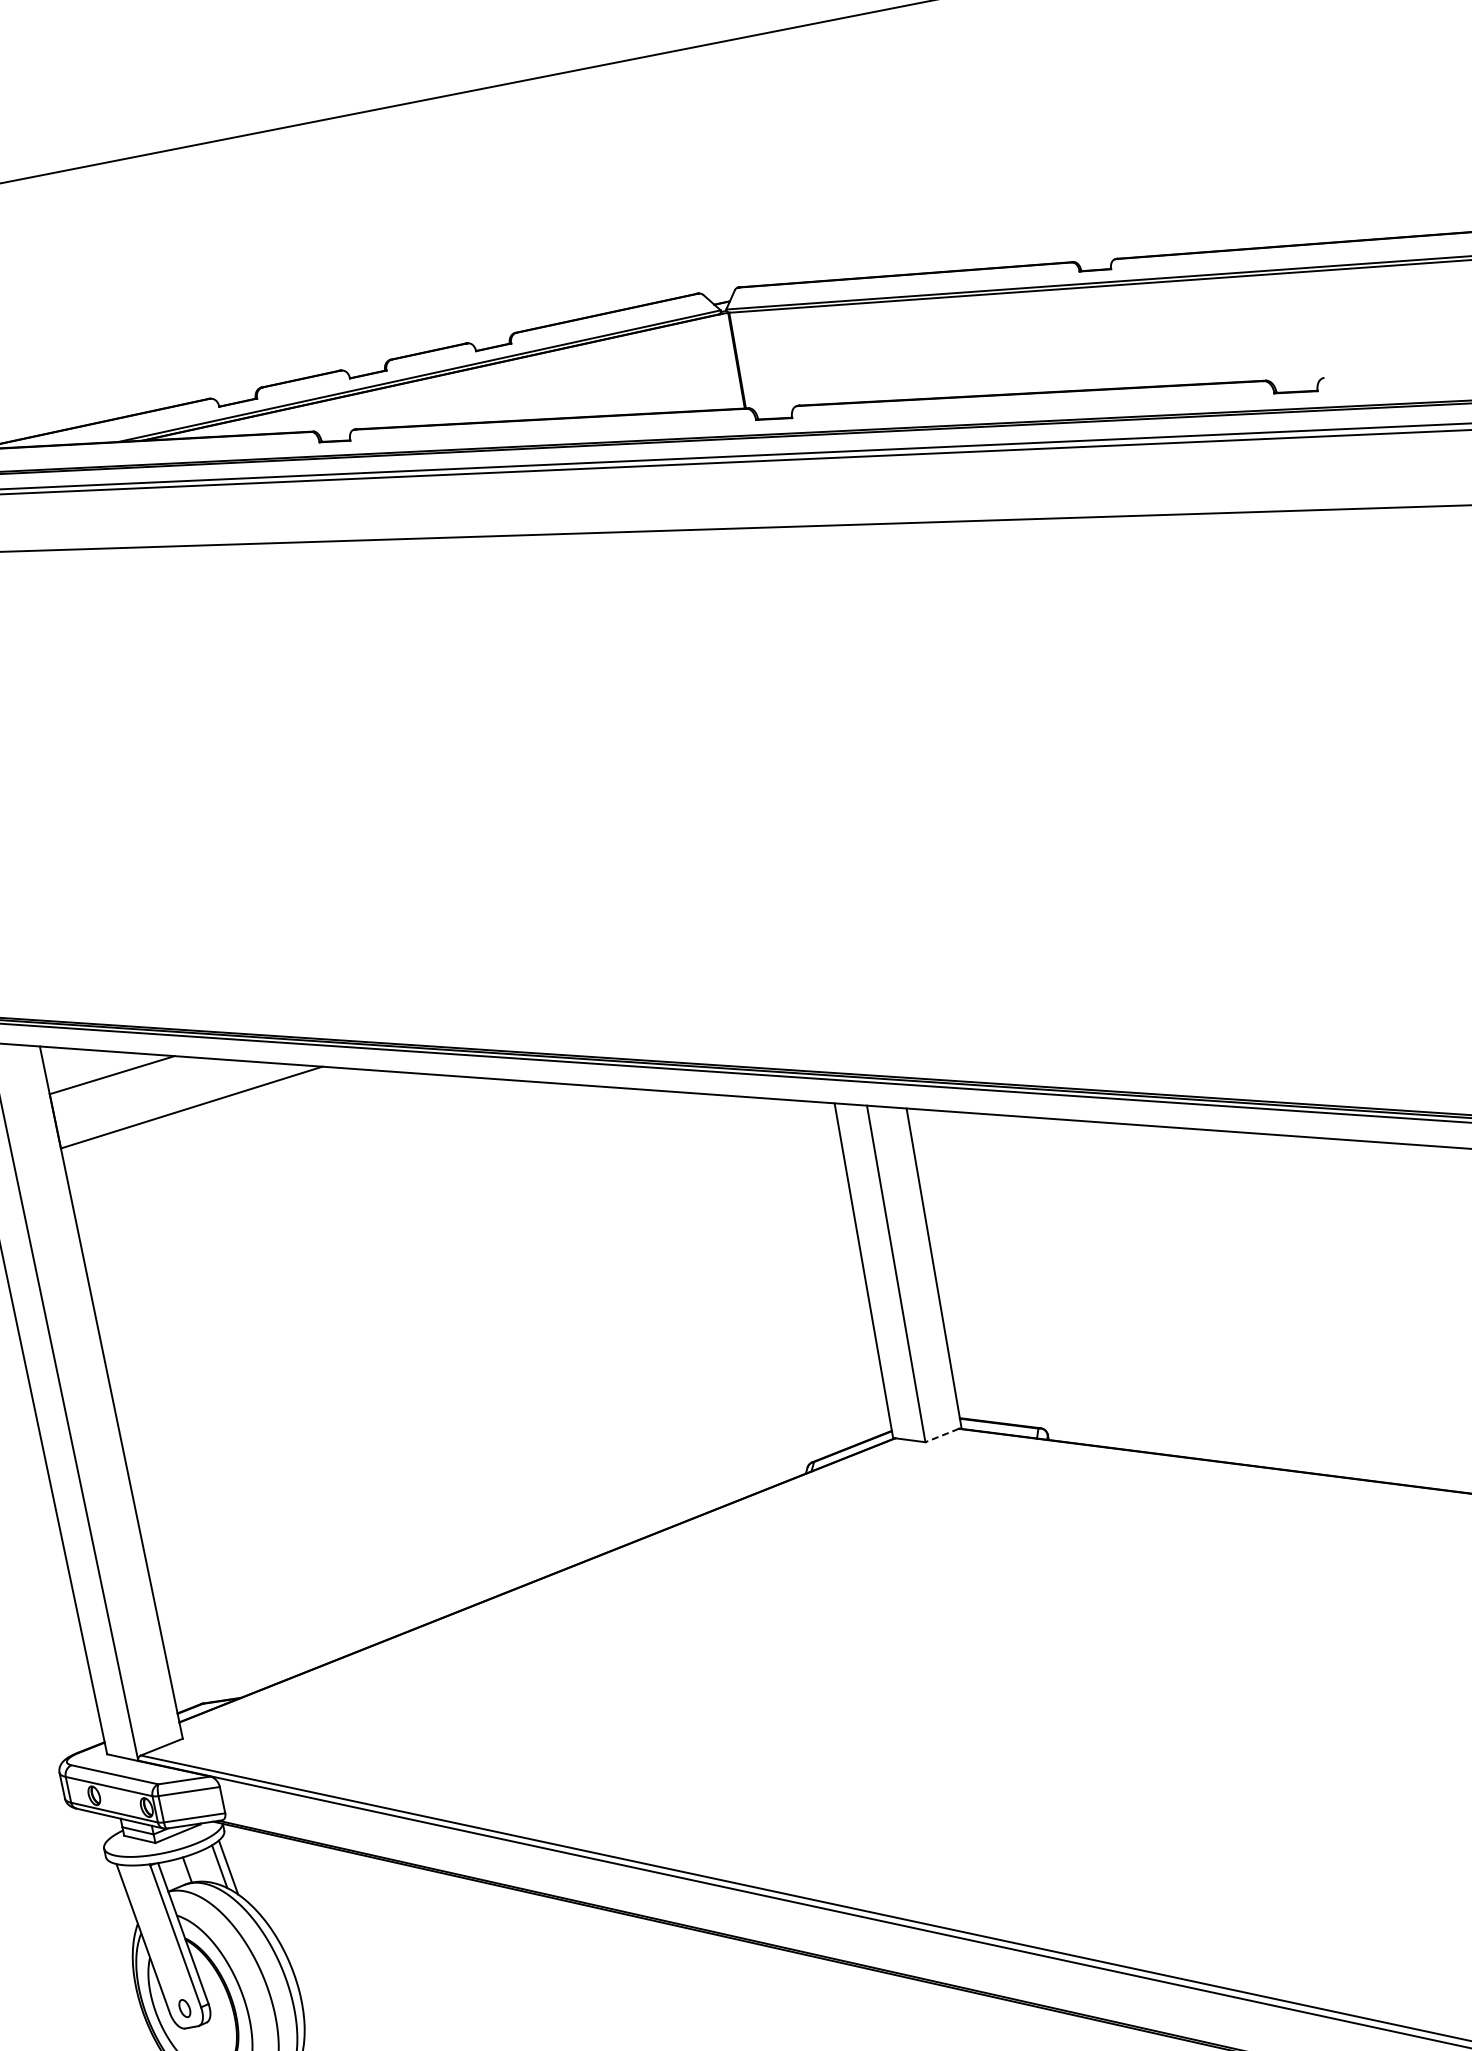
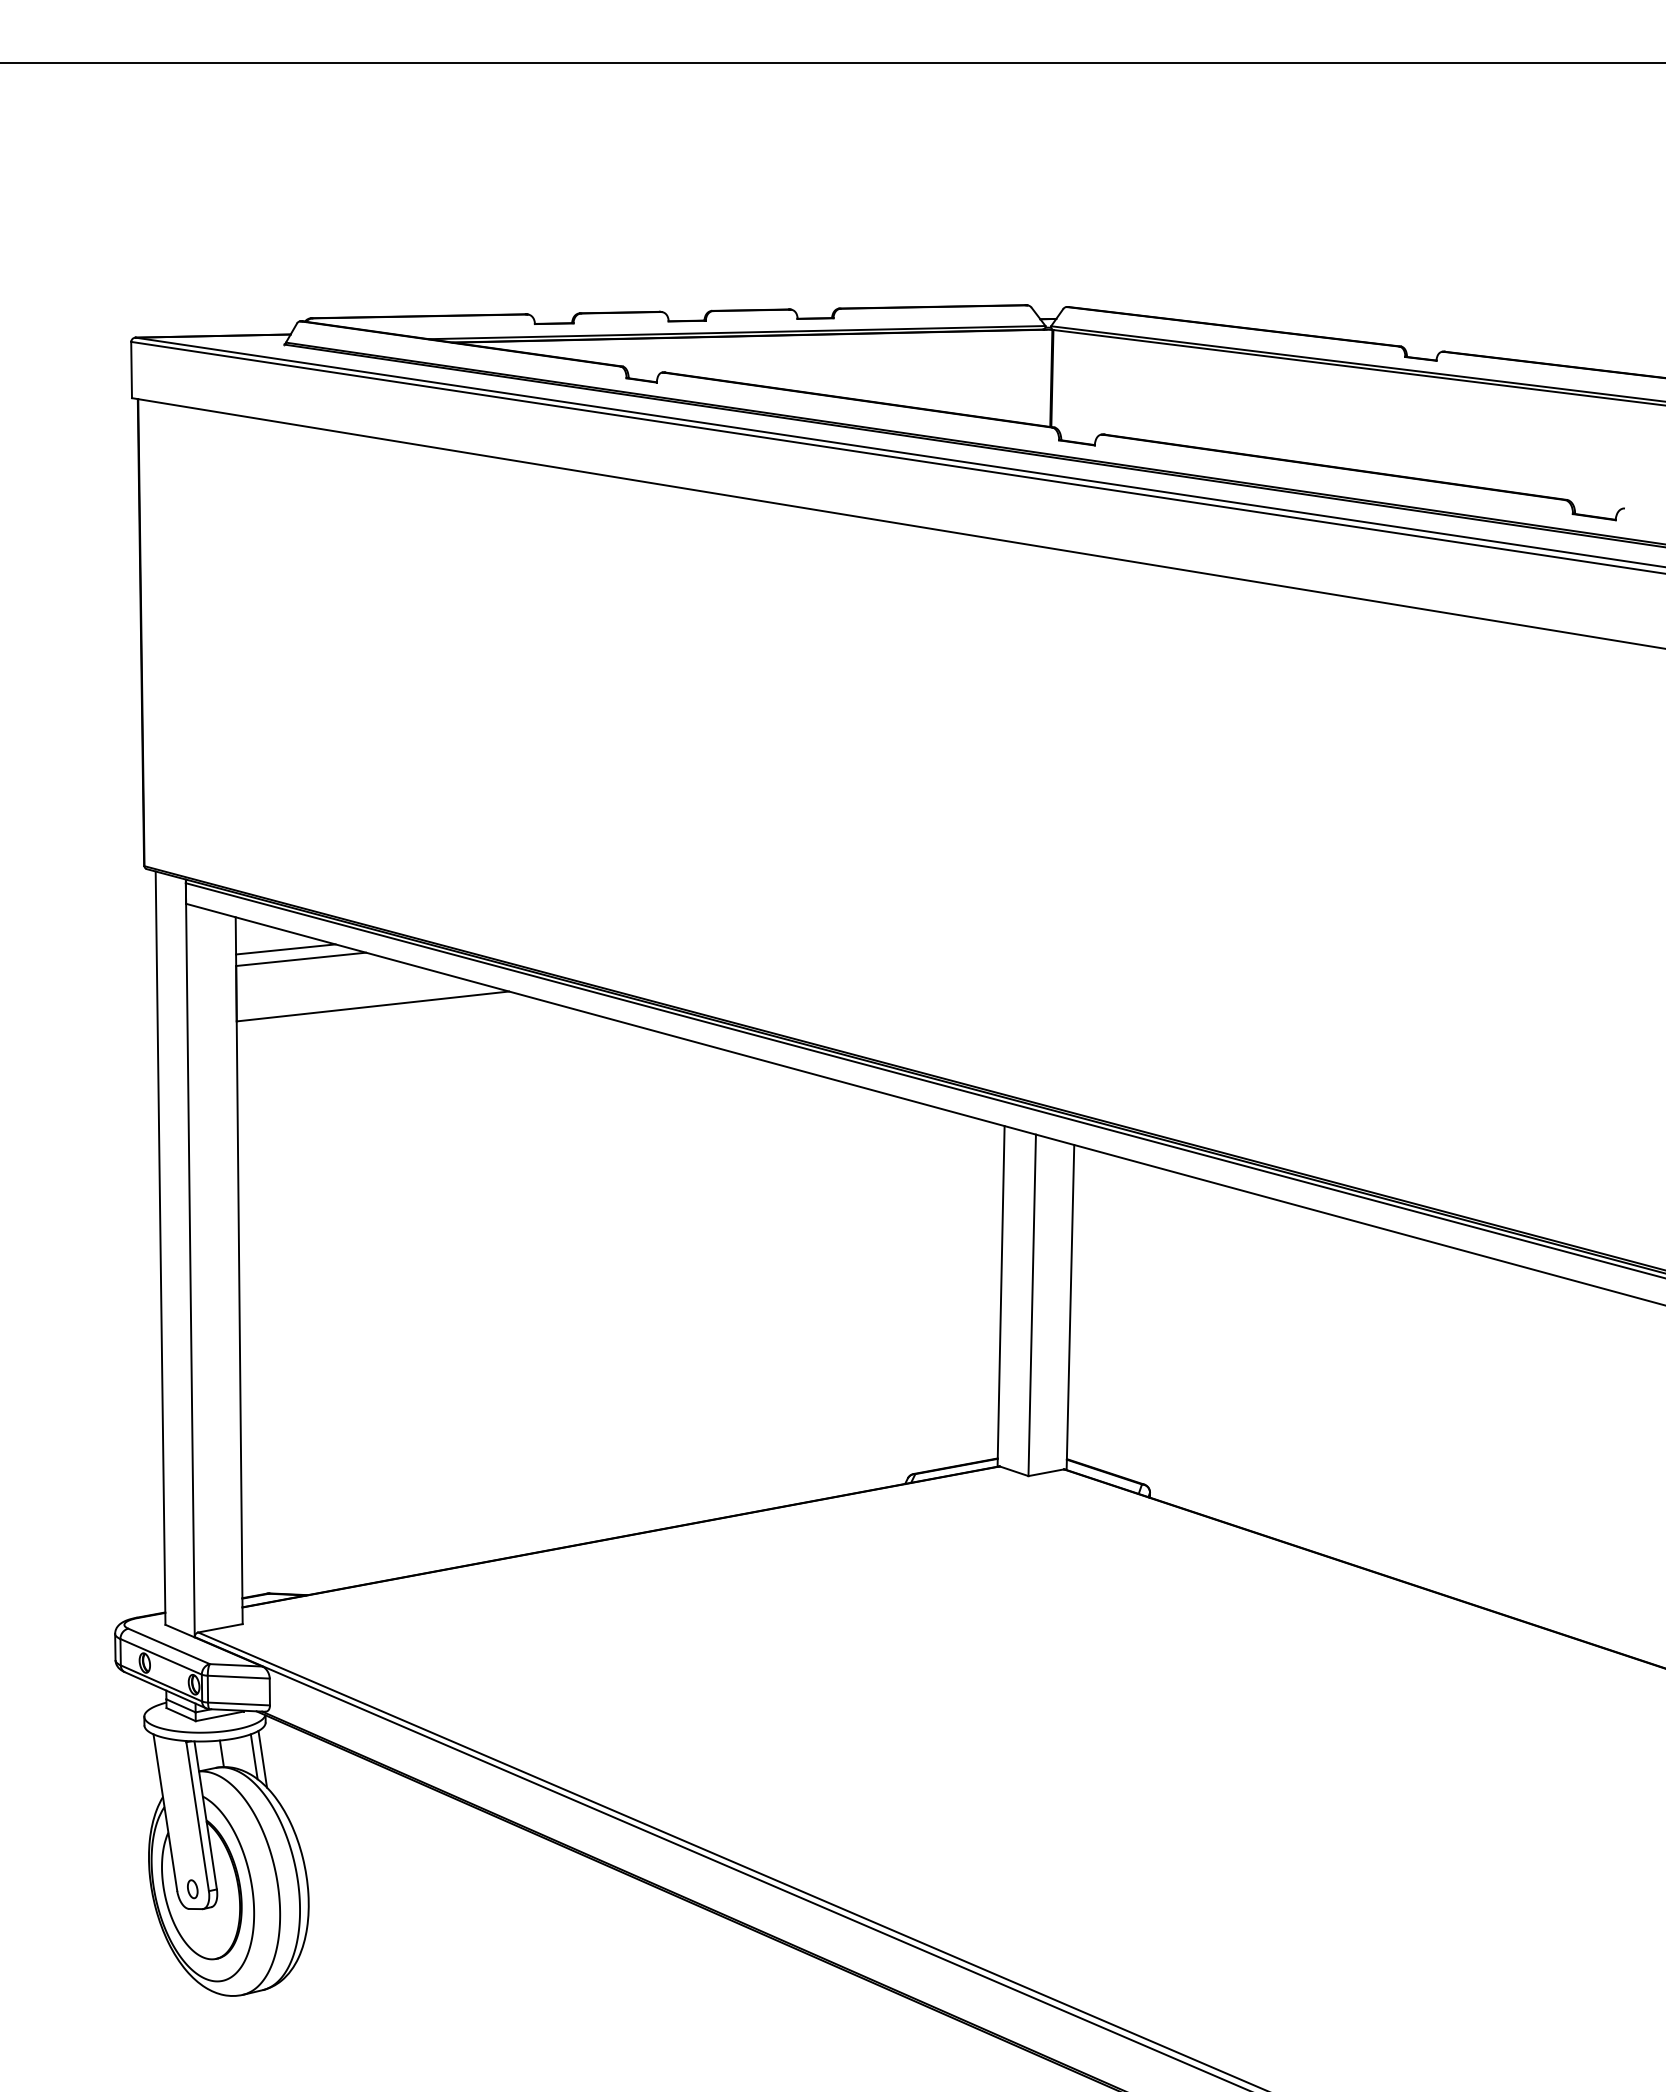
line: (94, 1068) -> (285, 949), added
line: (941, 1435) -> (1045, 1472), dashed -> solid

